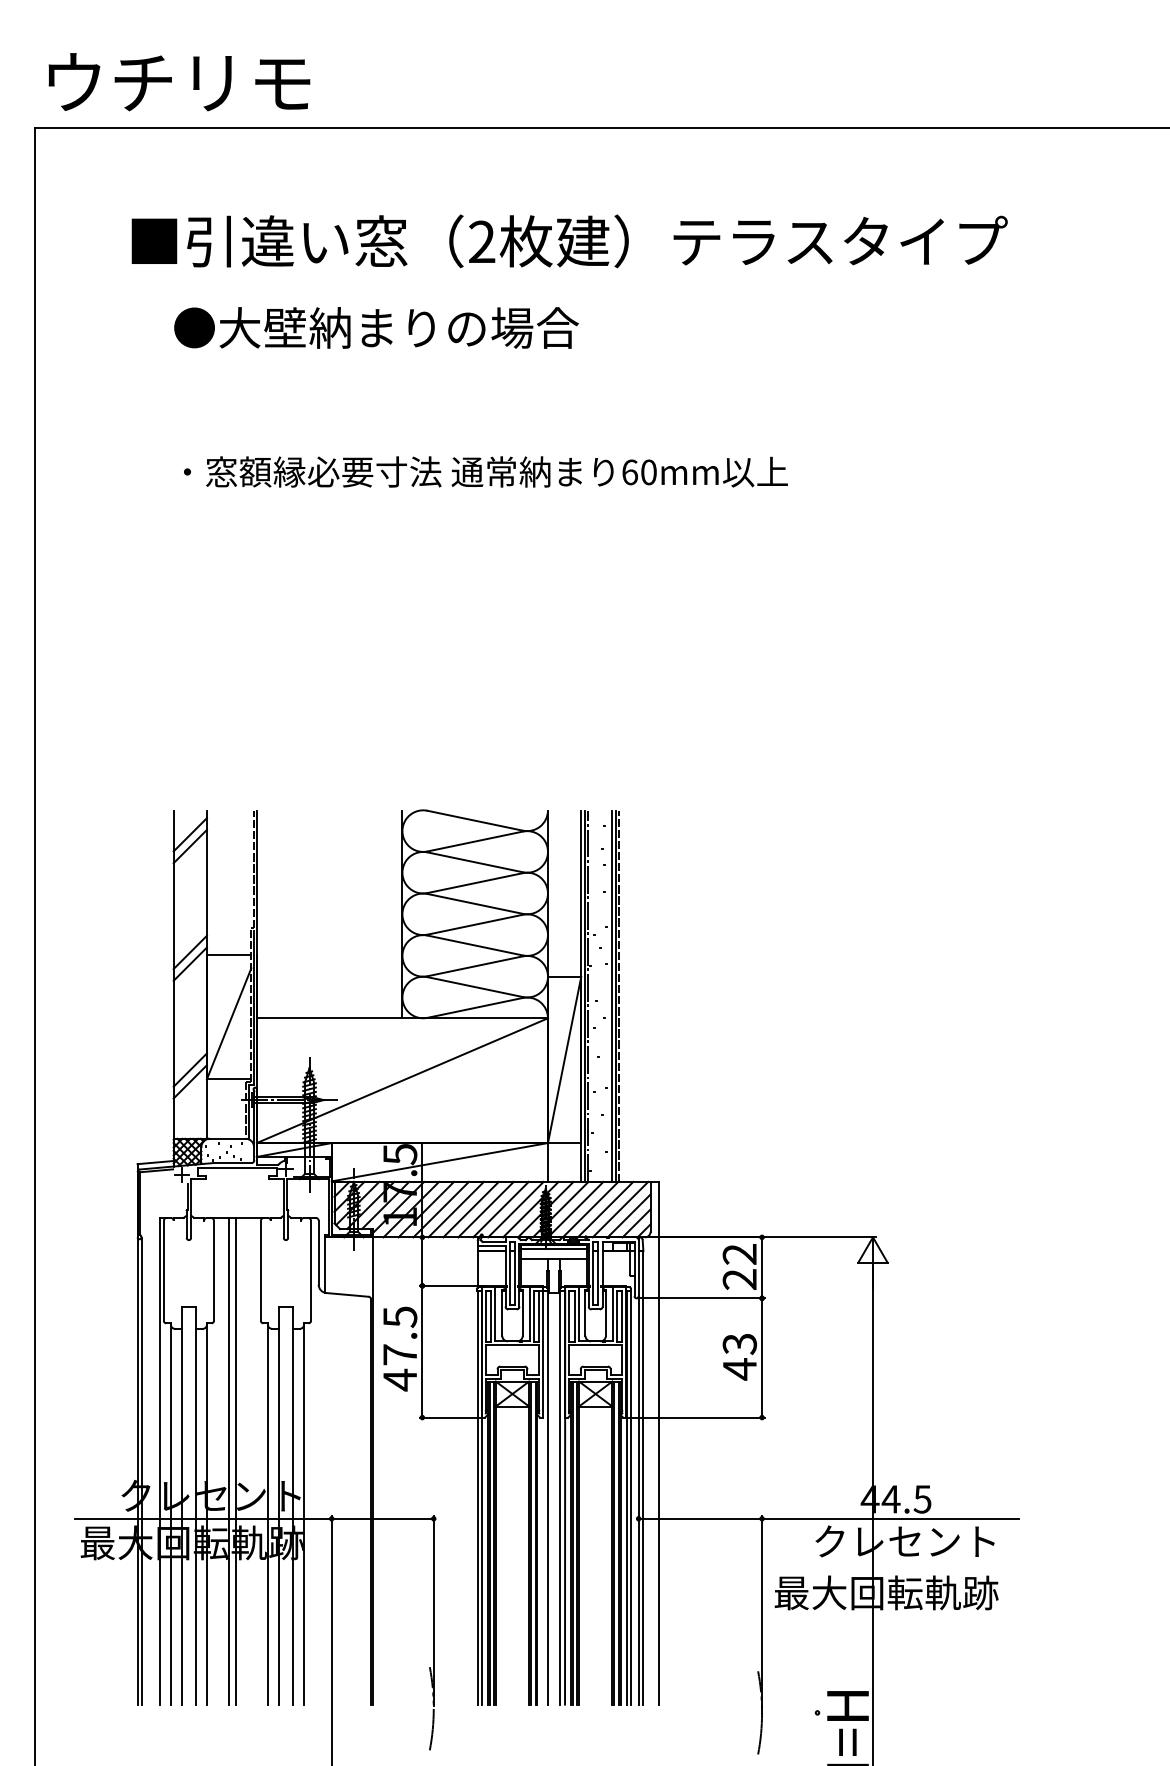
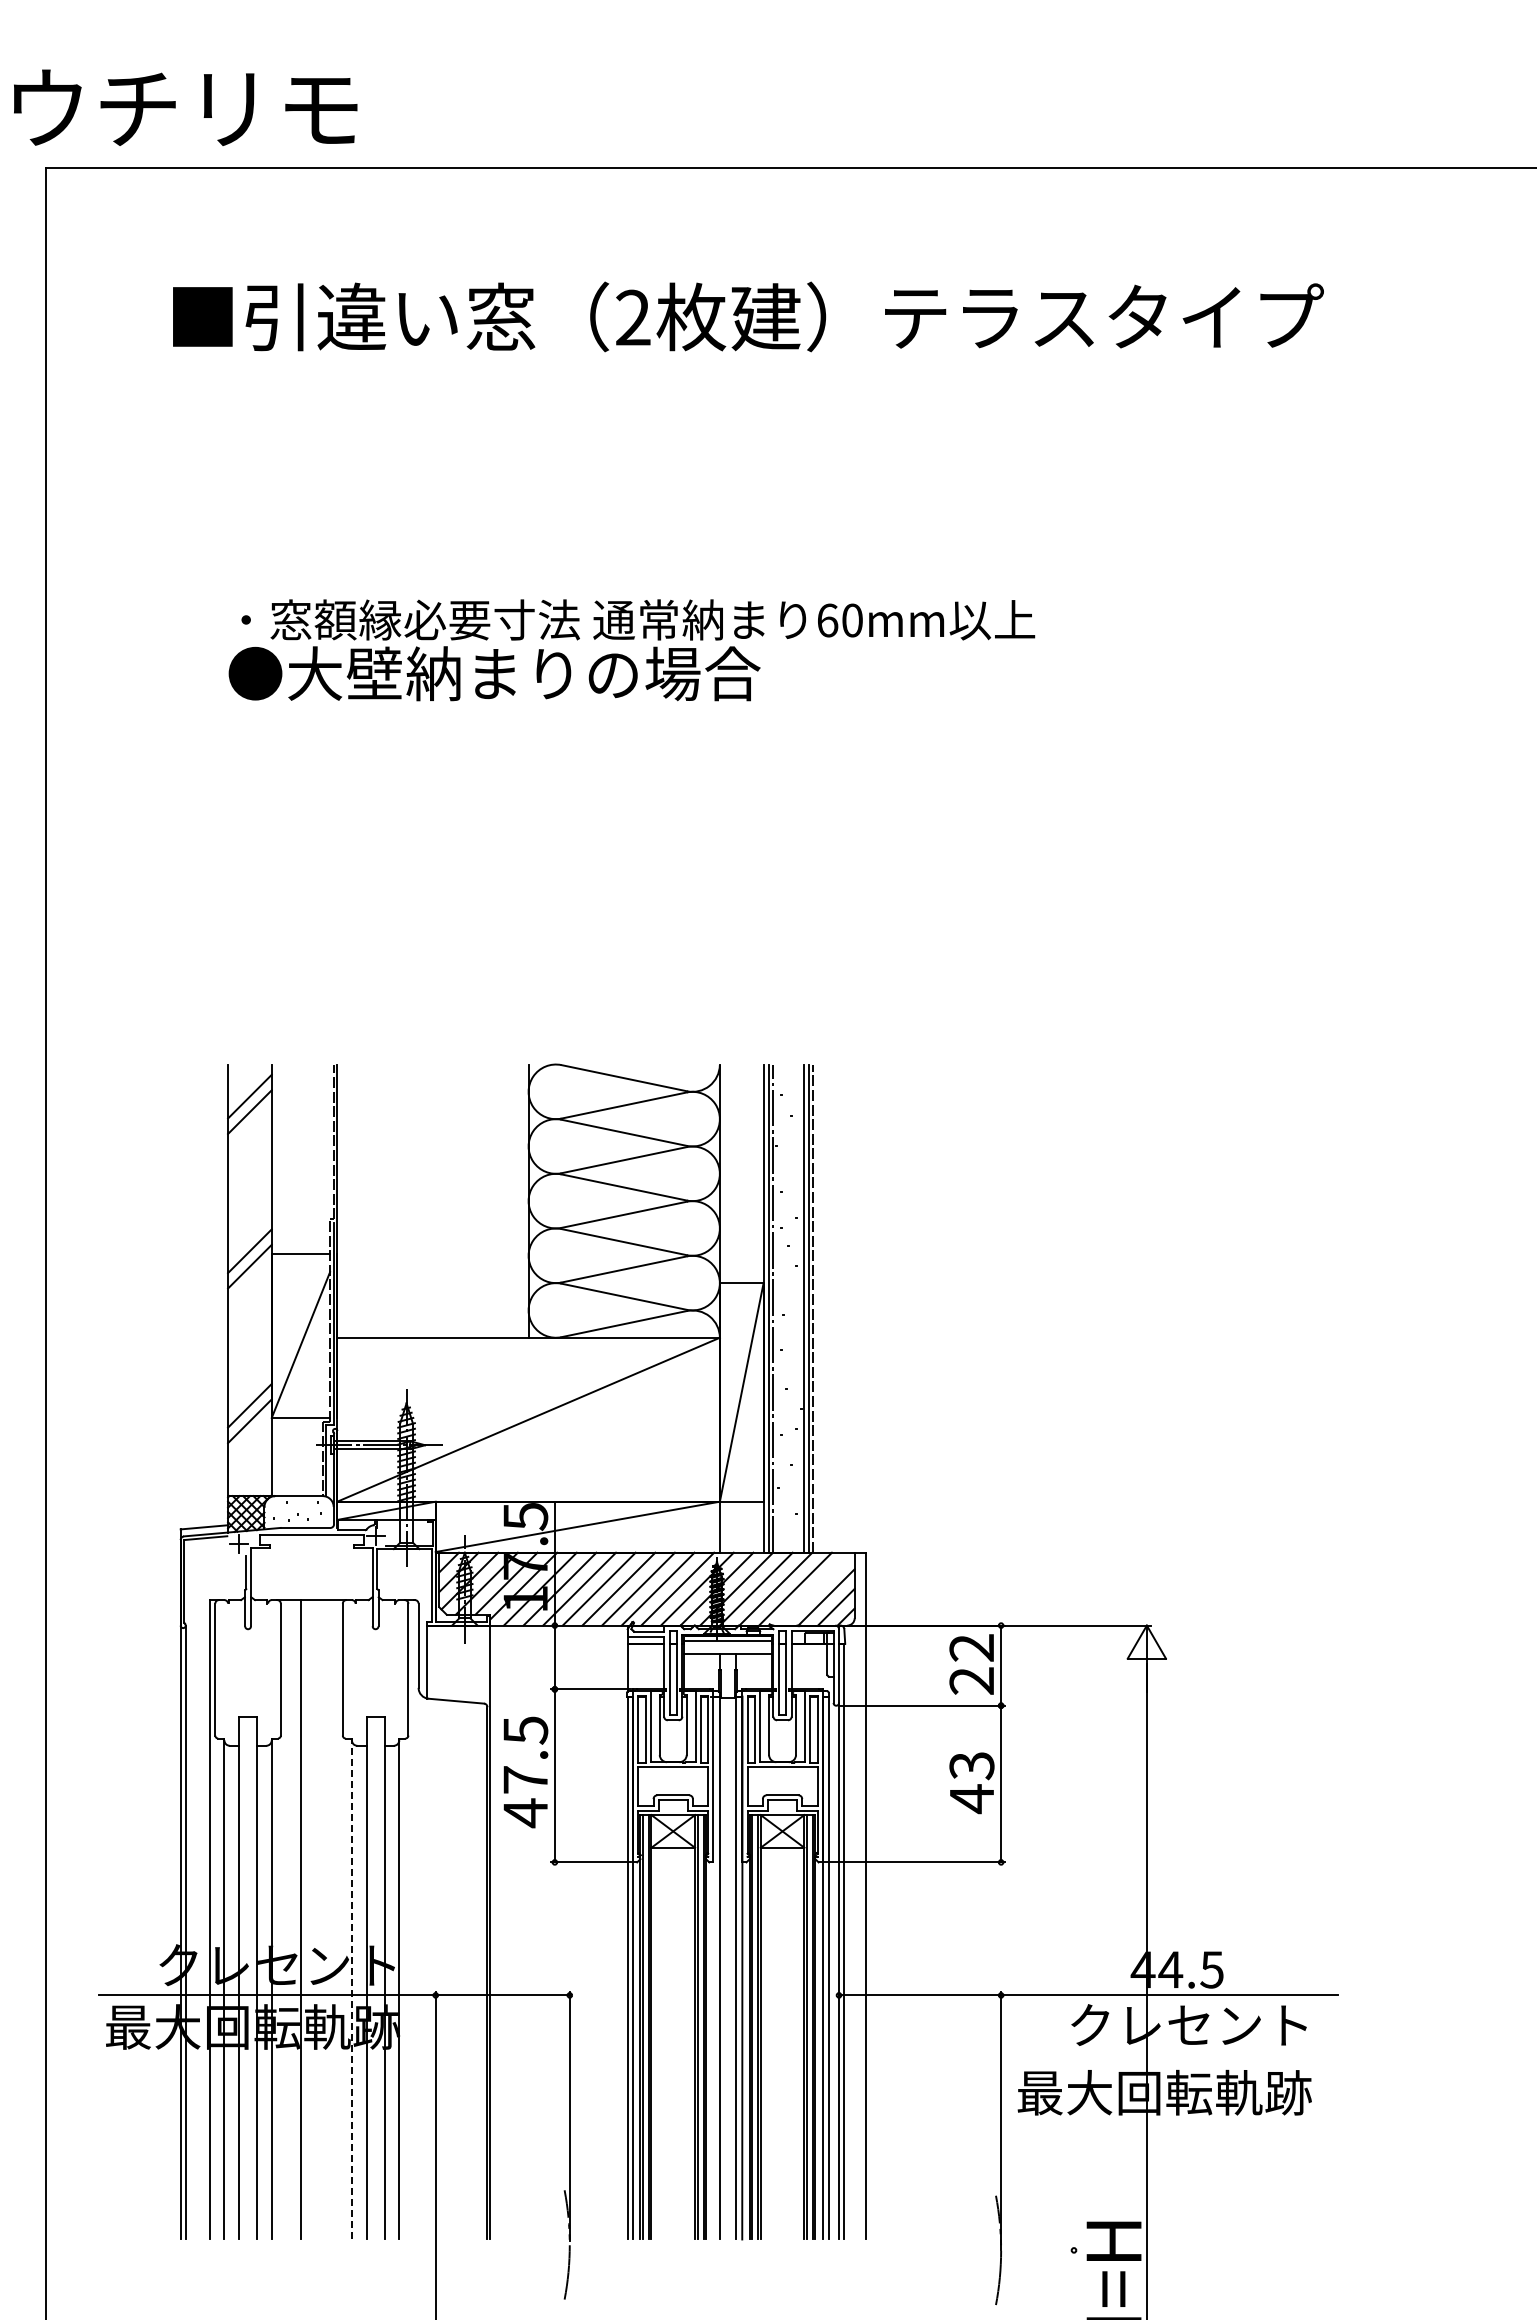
text: (179, 81) -> (185, 107), moved
text: (376, 327) -> (494, 673), moved
line: (620, 1209) -> (814, 1588), removed
line: (236, 1461) -> (310, 1919), removed
line: (267, 1514) -> (351, 1989), solid -> dashed

